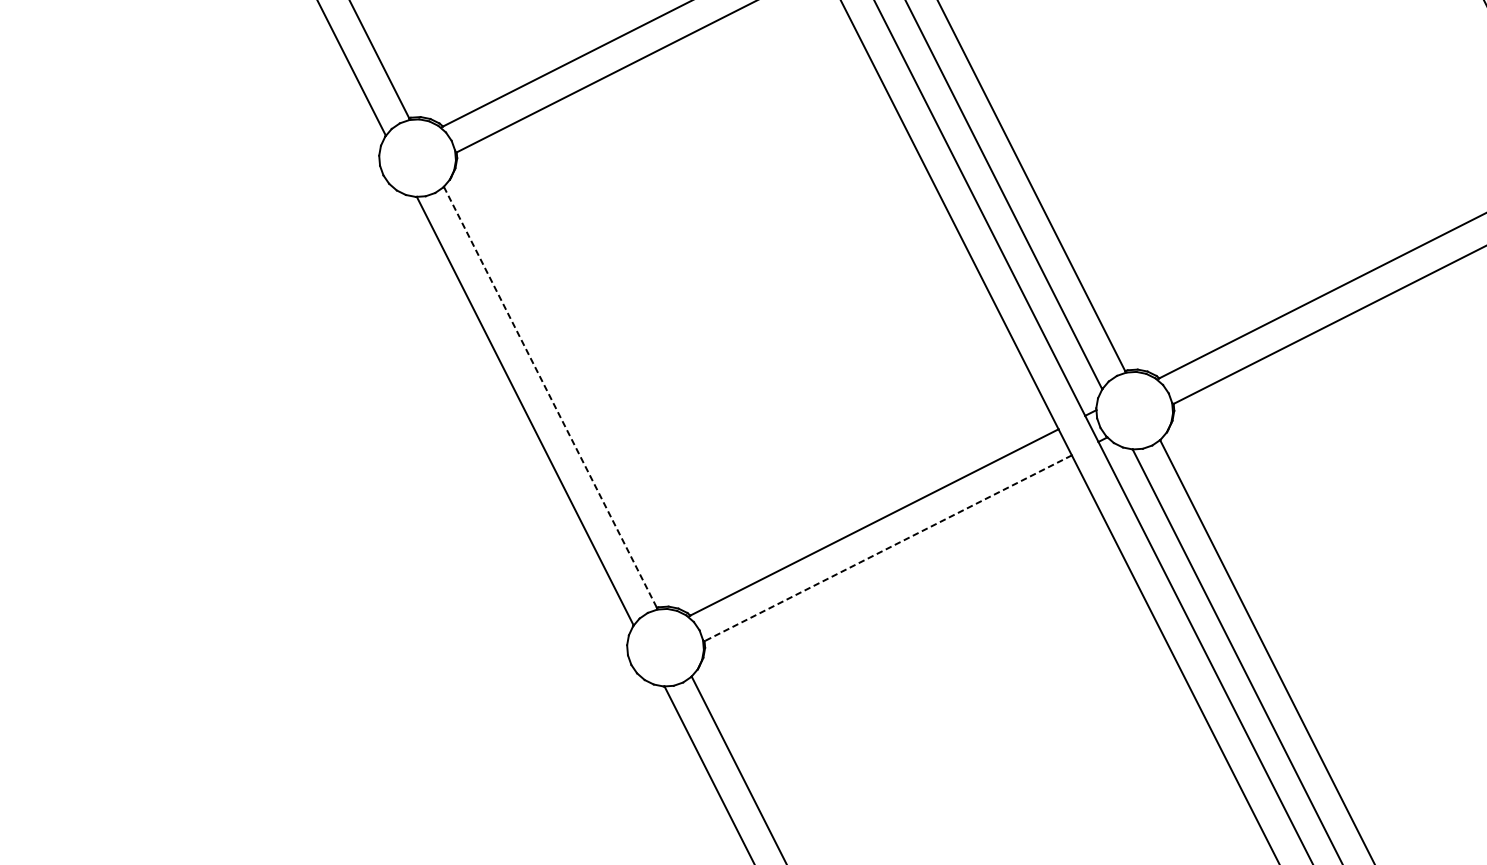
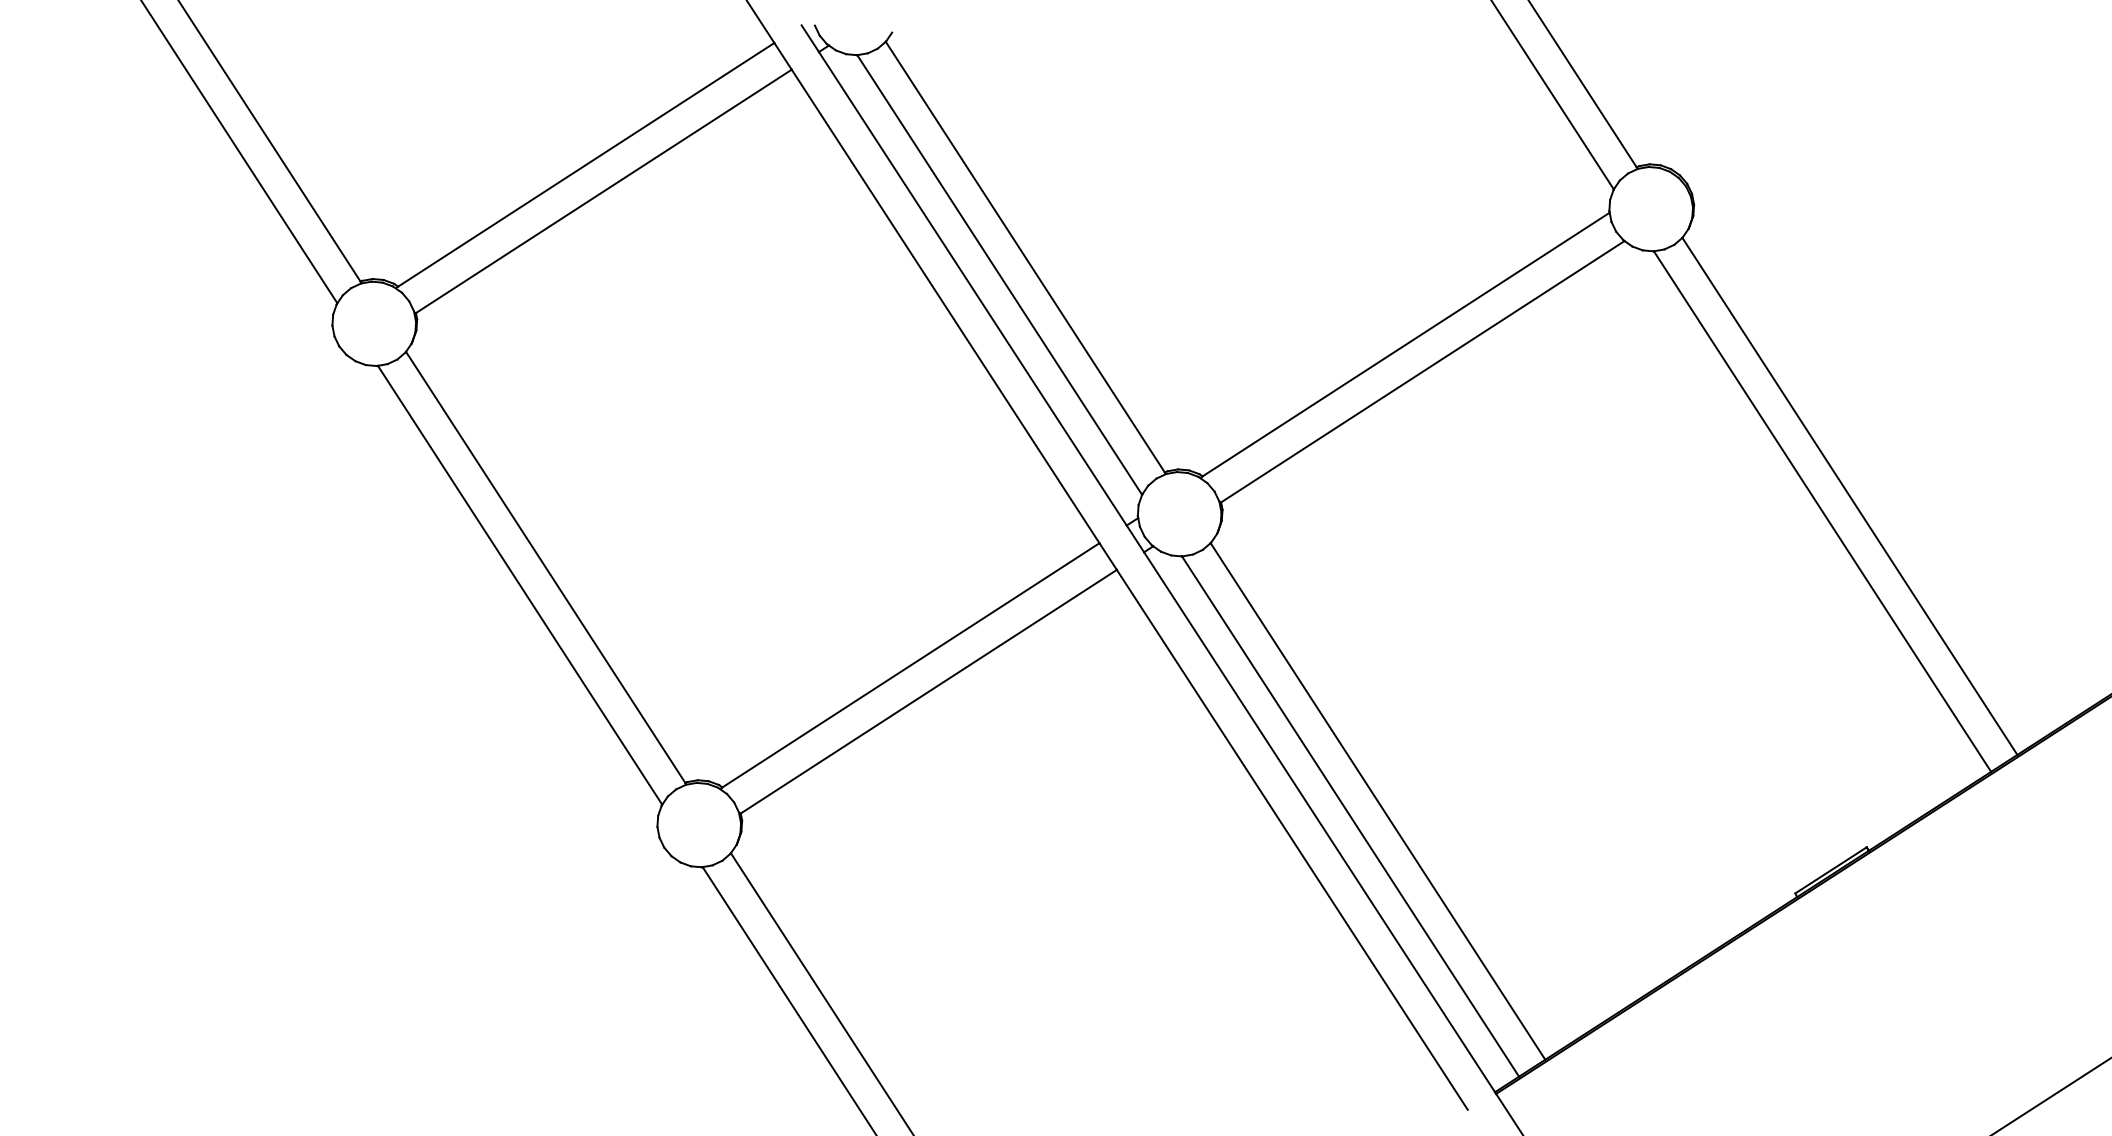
line: (550, 397) -> (545, 567), dashed -> solid
line: (887, 548) -> (928, 691), dashed -> solid

